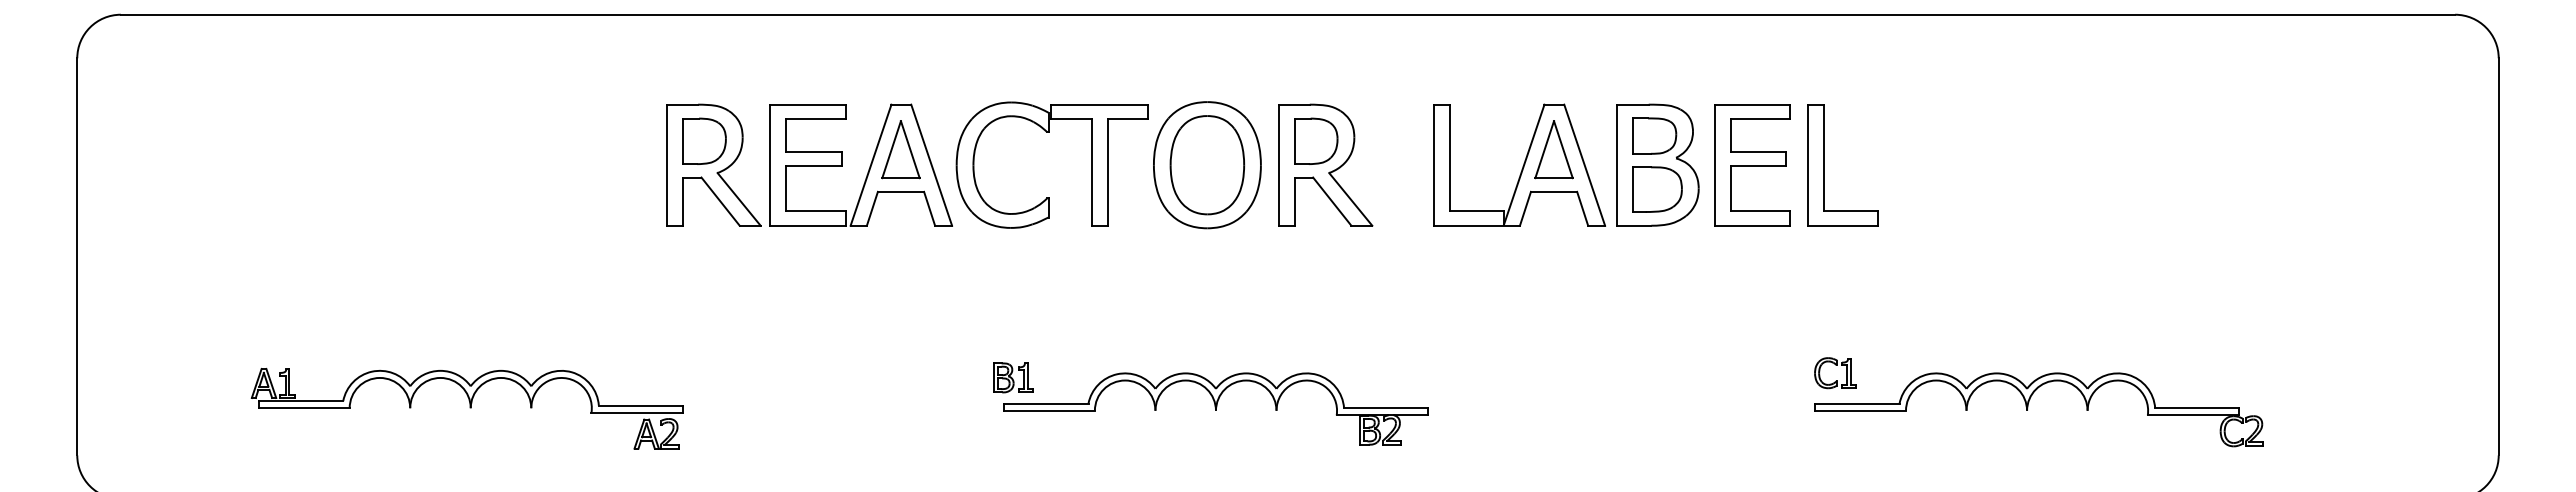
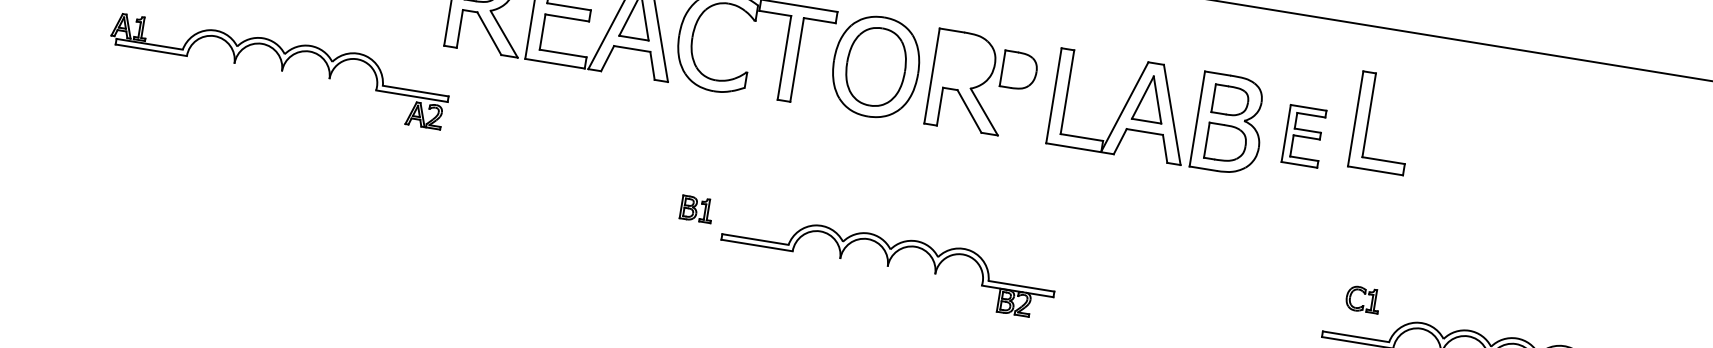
part: (1316, 140) -> (1019, 70), moved
part: (1752, 165) -> (1303, 136), size x0.6
part: (1824, 165) -> (1368, 121), moved
part: (1836, 380) -> (1362, 305), moved
part: (466, 408) -> (278, 71), moved
part: (1215, 408) -> (887, 264), moved

